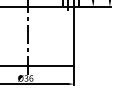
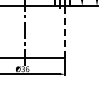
line: (74, 35) -> (65, 31), solid -> dashed

